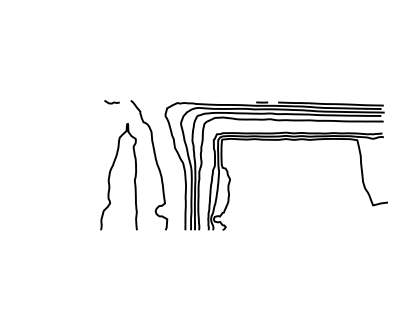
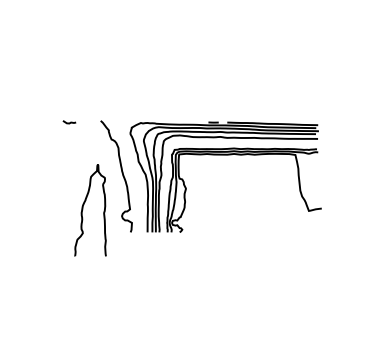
curve: (112, 102) -> (69, 122), moved
curve: (110, 175) -> (83, 209), moved

